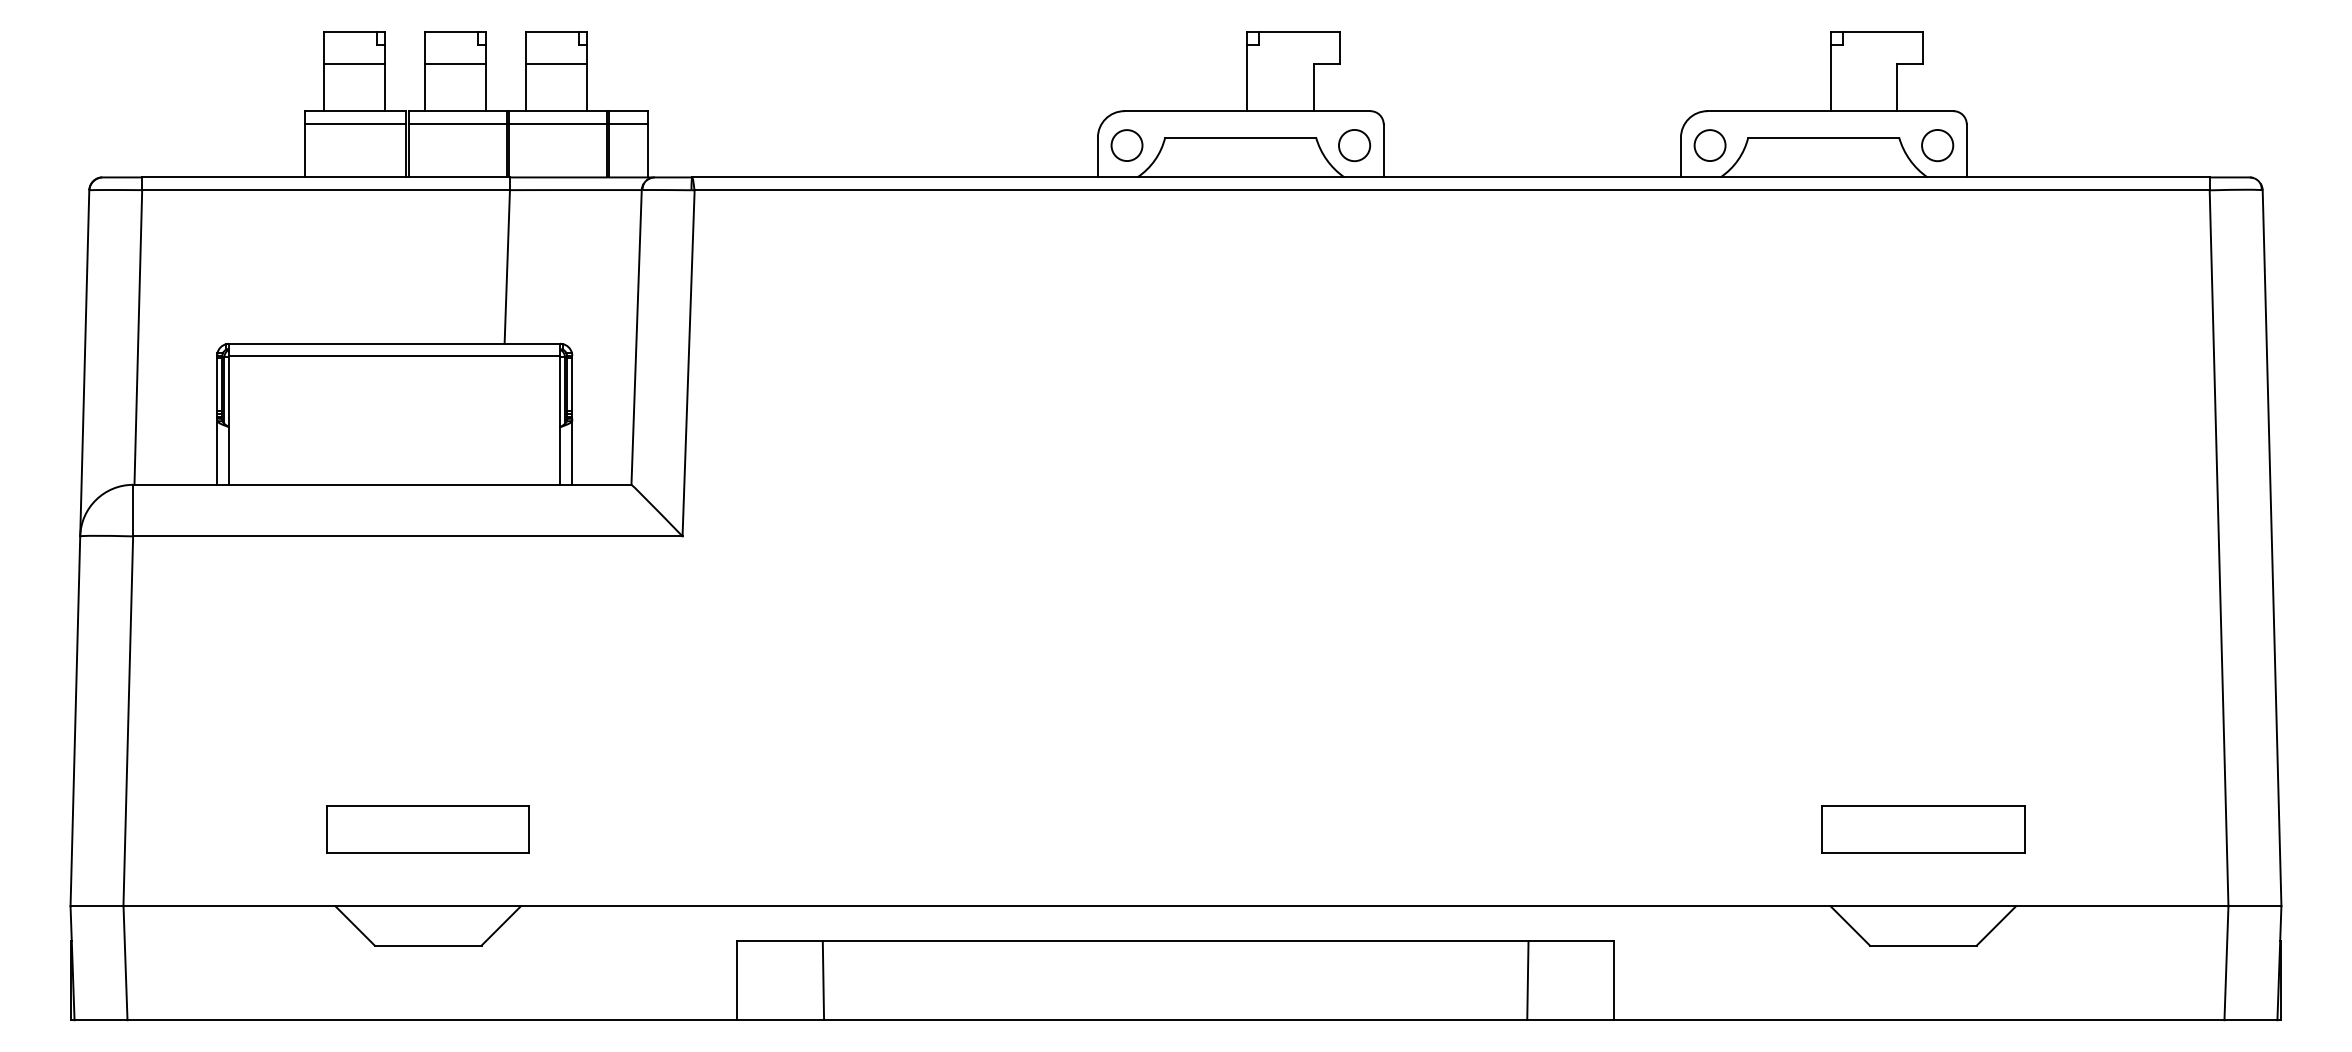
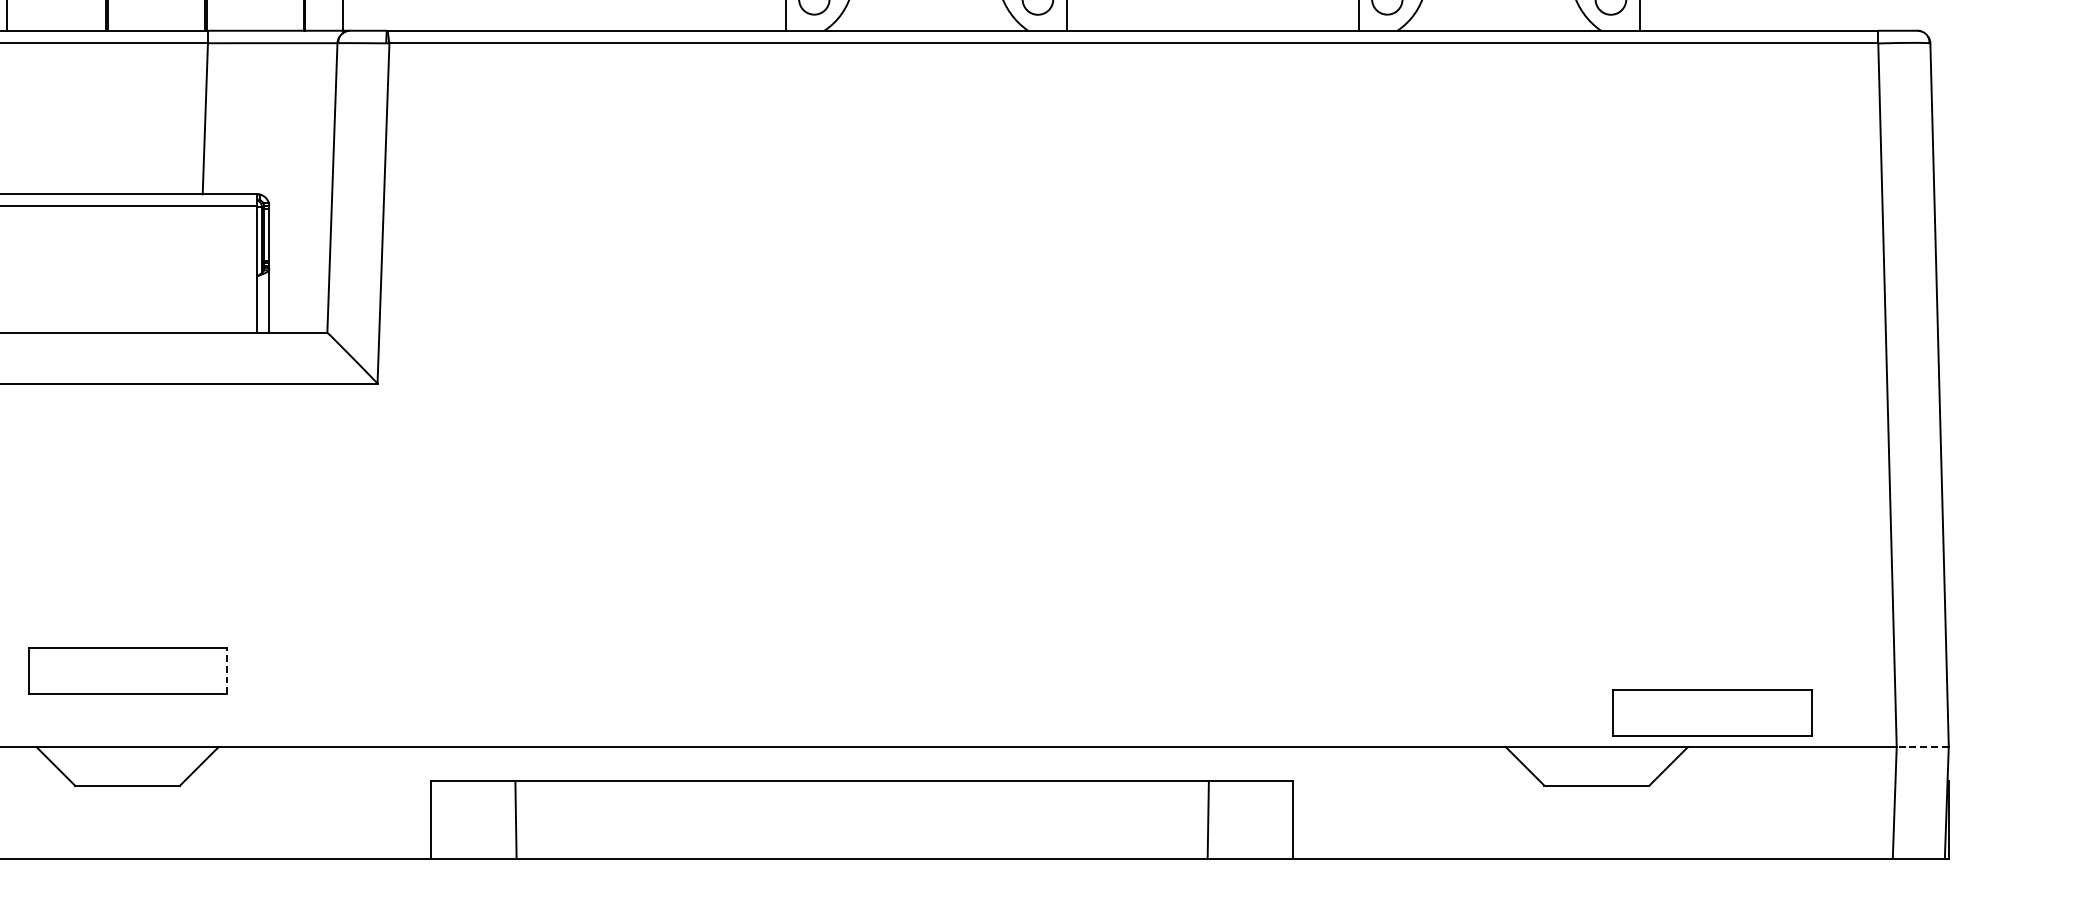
line: (528, 829) -> (226, 671), solid -> dashed
part: (1923, 829) -> (1712, 713), moved
line: (2254, 906) -> (1922, 747), solid -> dashed

